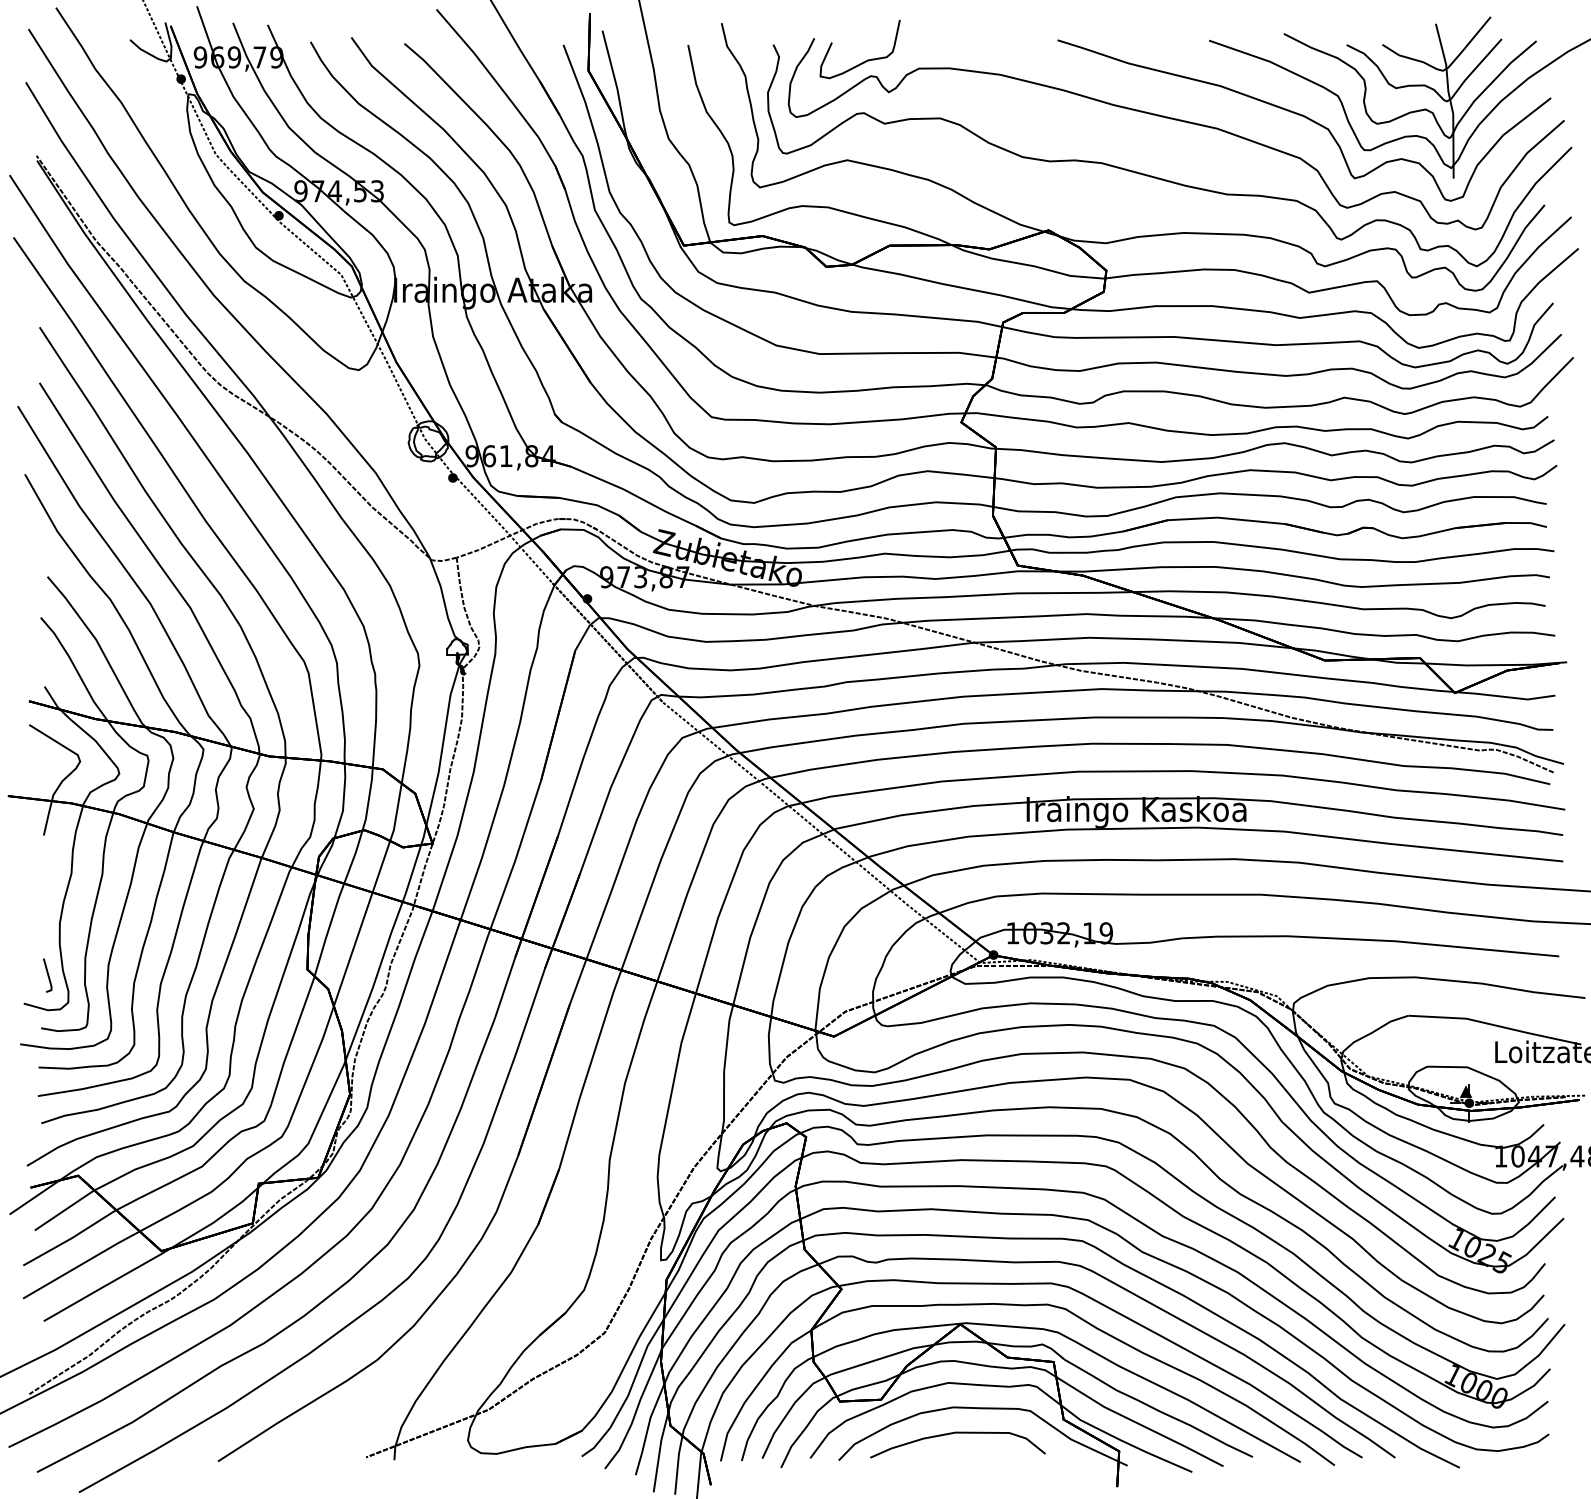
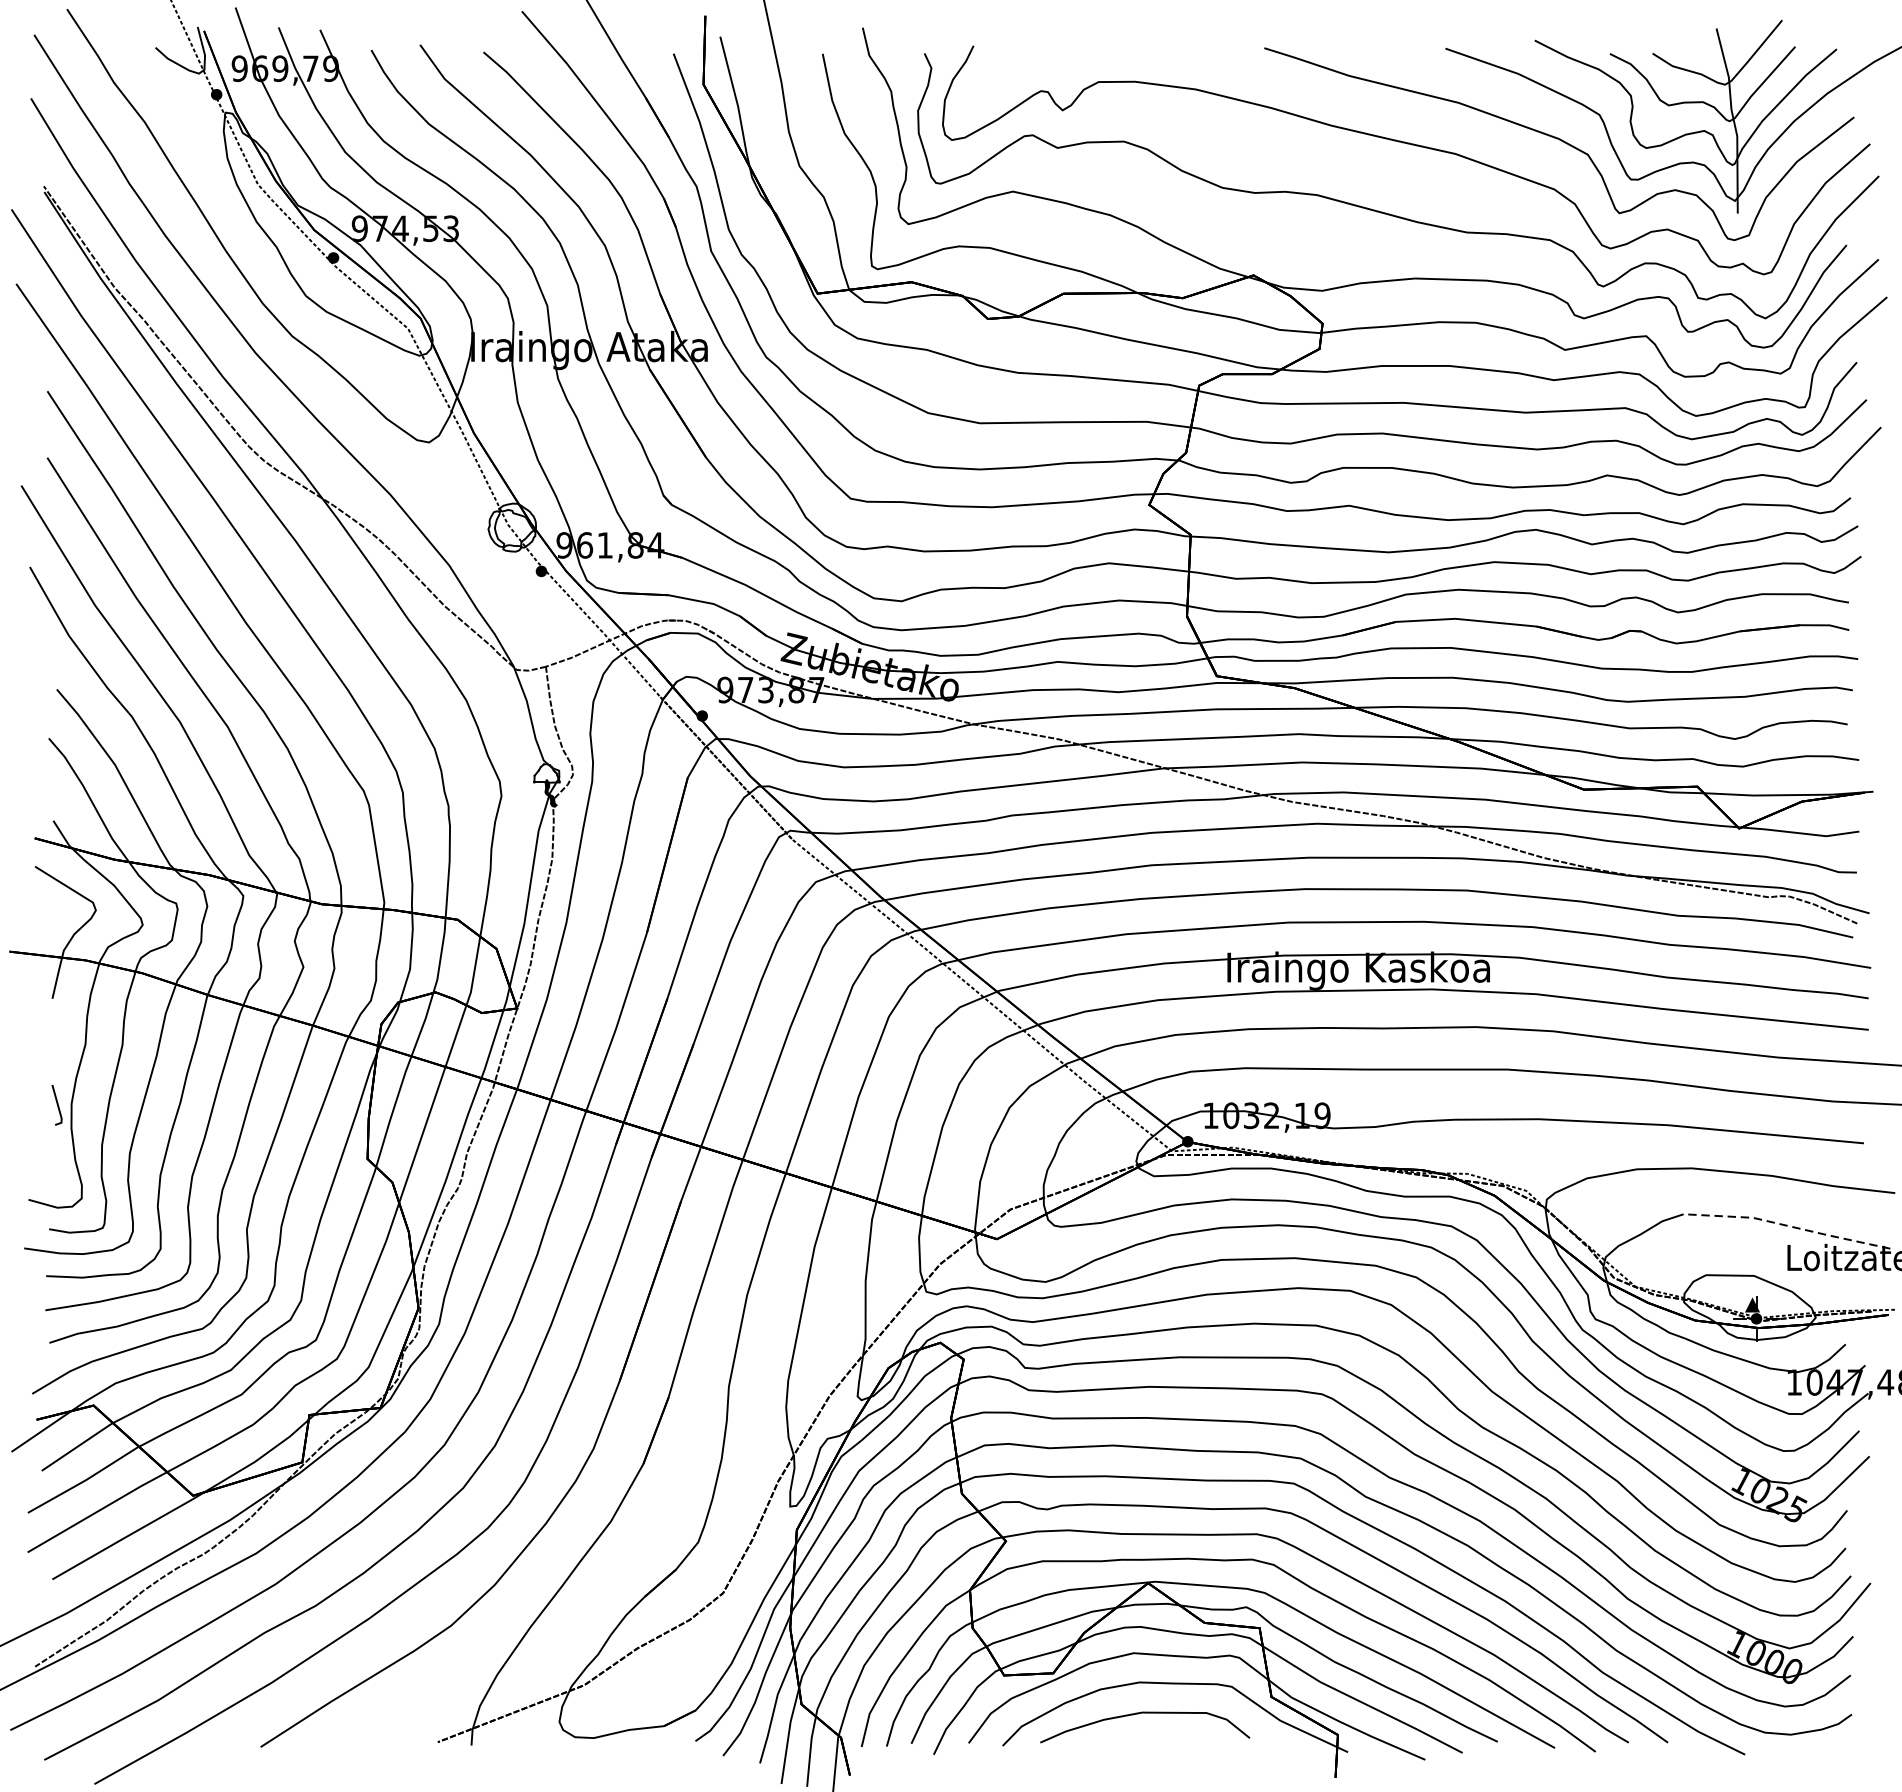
curve: (865, 60) -> (1034, 72), removed
line: (47, 975) -> (56, 1105), moved
line: (1495, 1025) -> (1787, 1225), solid -> dashed

